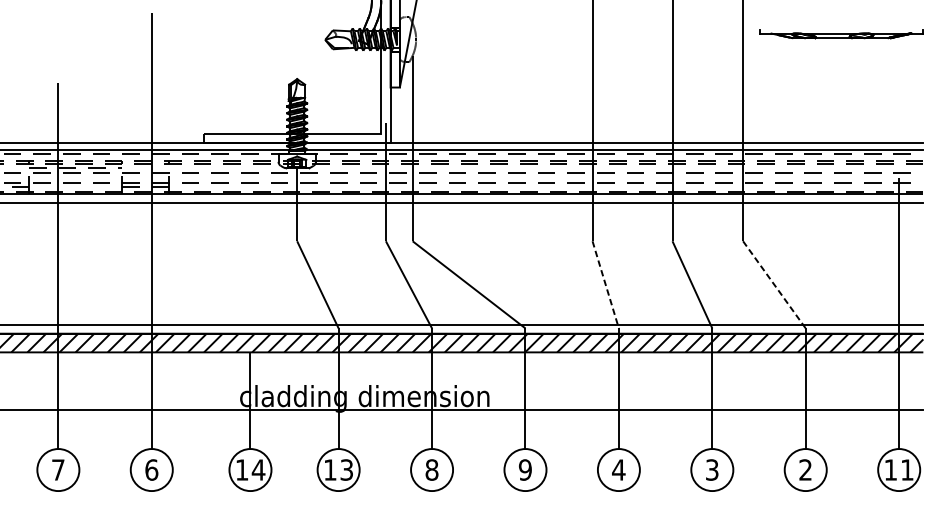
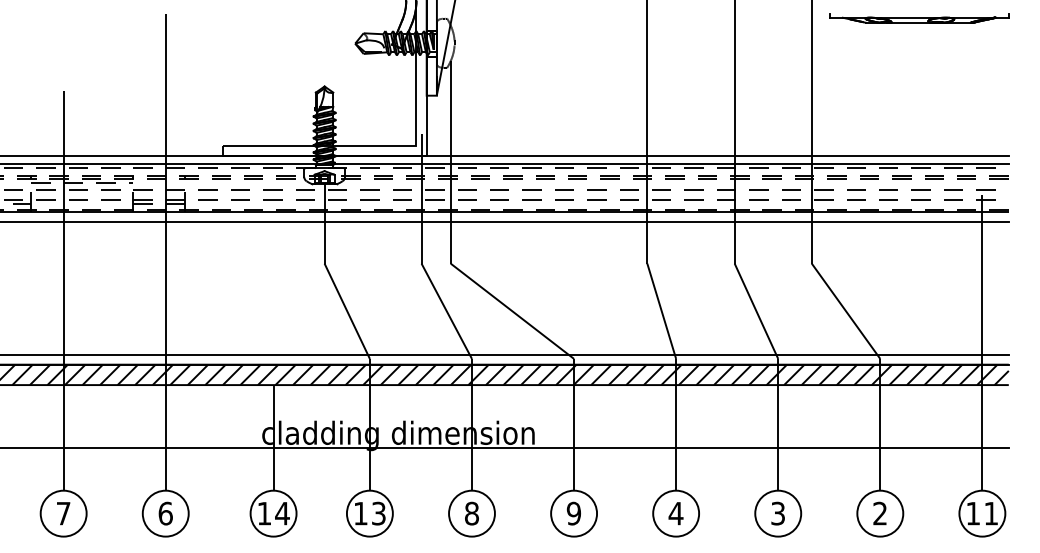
part: (841, 34) -> (919, 18), moved
line: (605, 285) -> (661, 311), dashed -> solid
line: (774, 285) -> (846, 311), dashed -> solid

